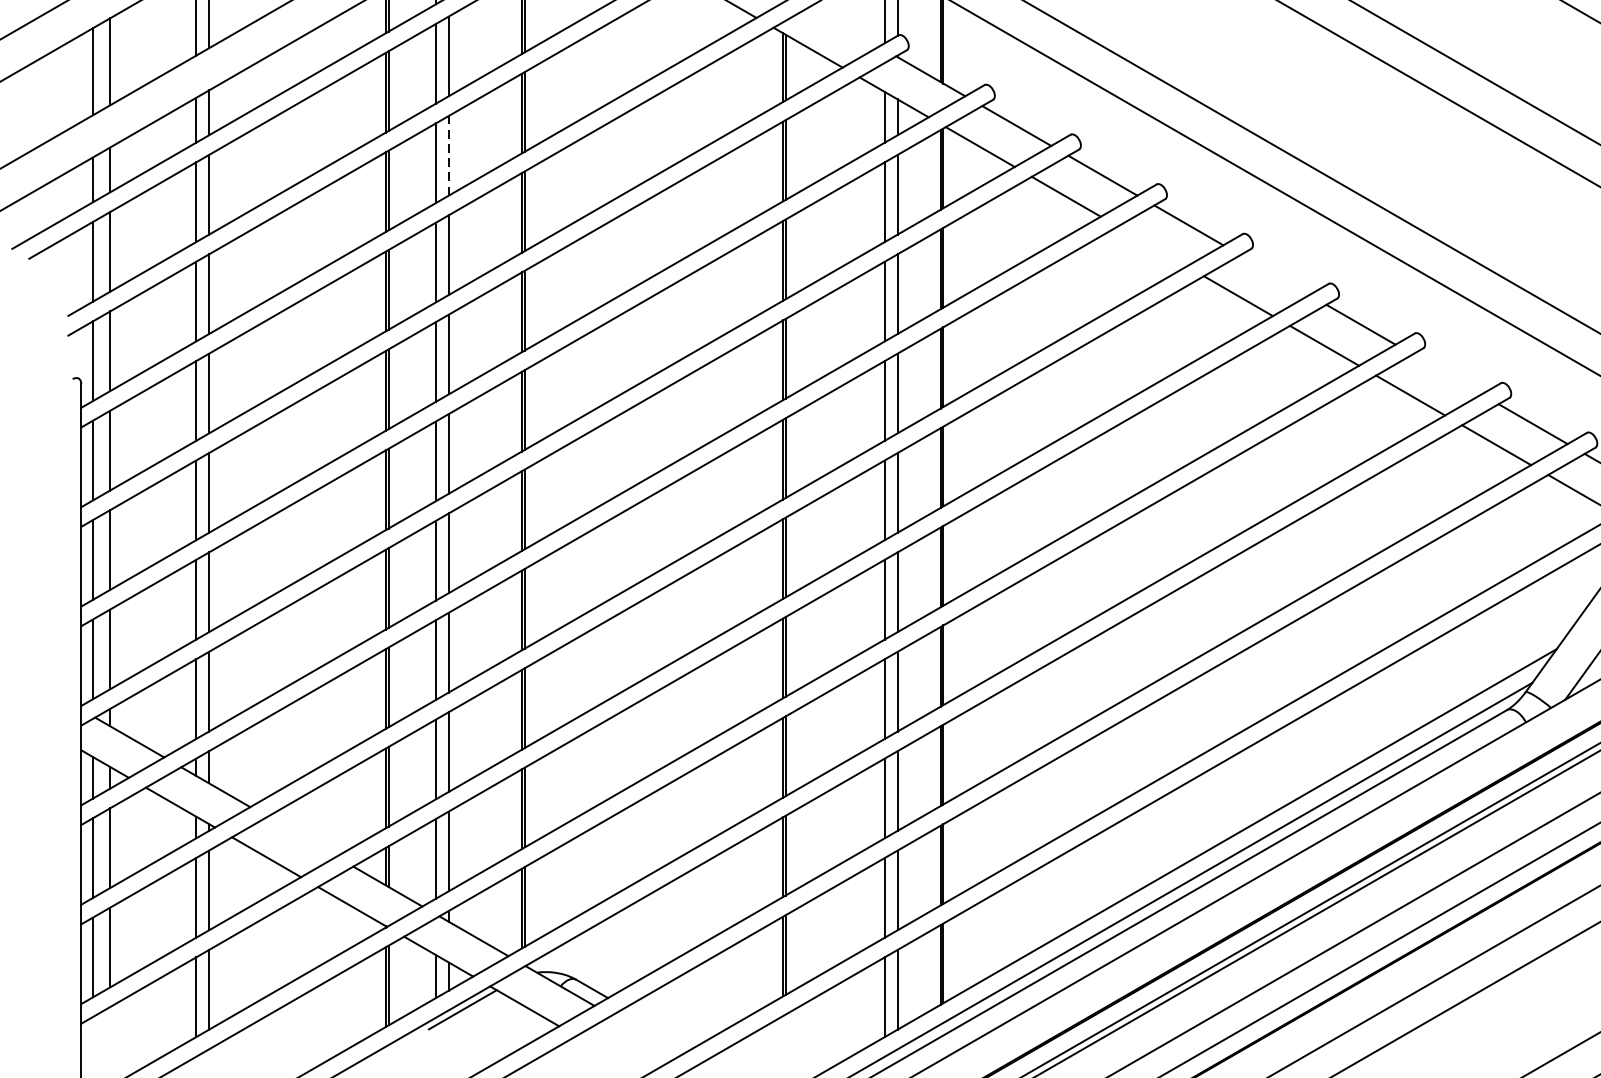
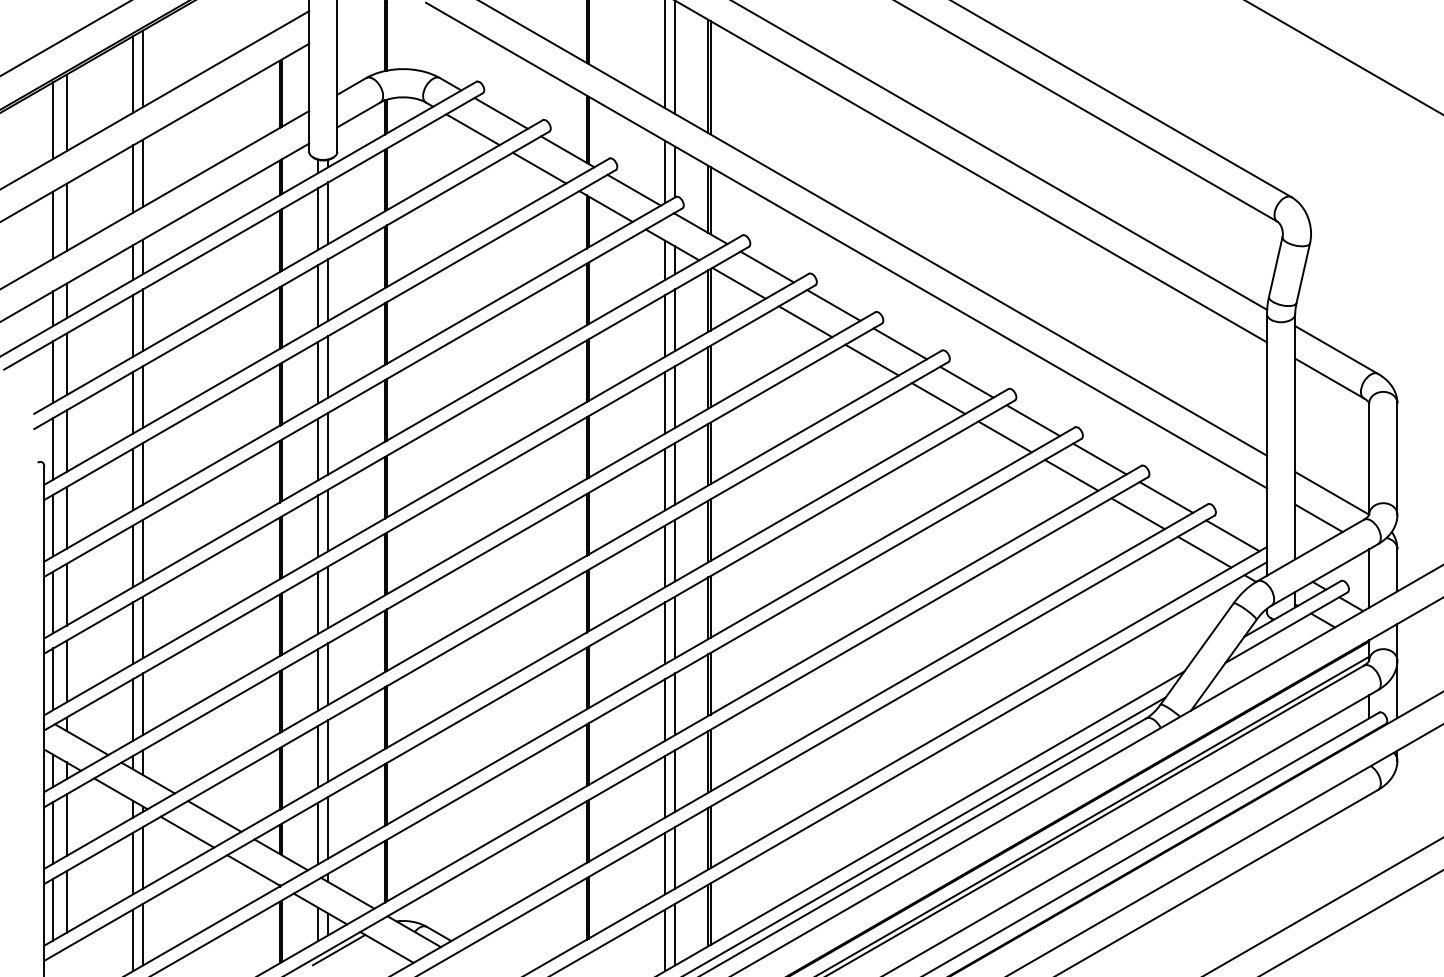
line: (843, 25) -> (633, 189), added
line: (449, 156) -> (328, 290), dashed -> solid
line: (1151, 245) -> (871, 359), added
line: (1274, 274) -> (966, 381), added
line: (1446, 373) -> (1099, 458), added
line: (301, 836) -> (214, 816), added

